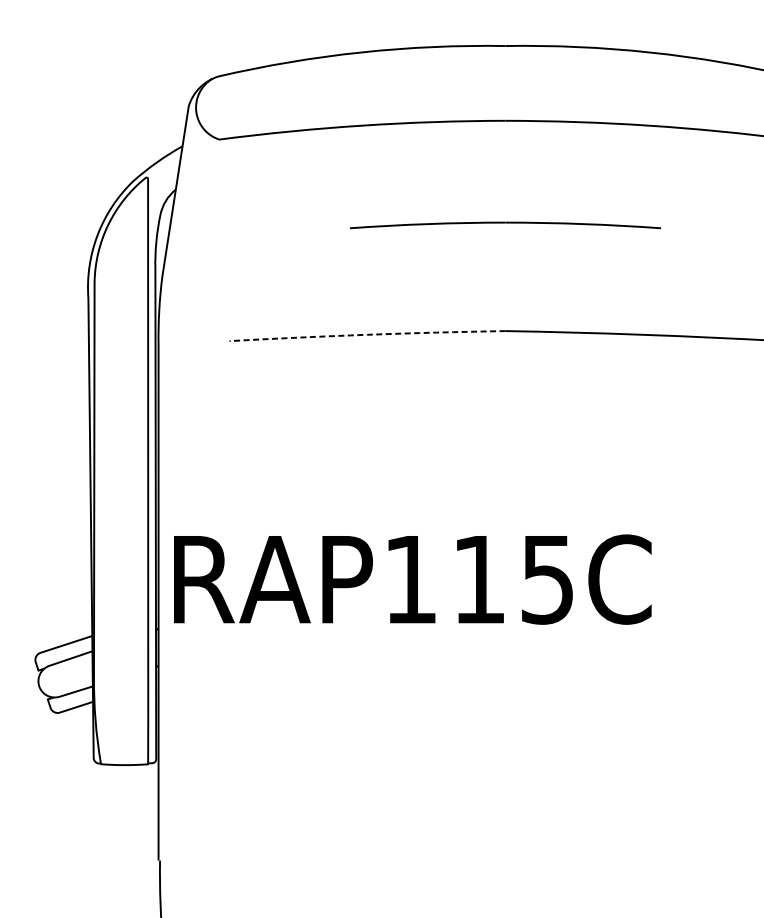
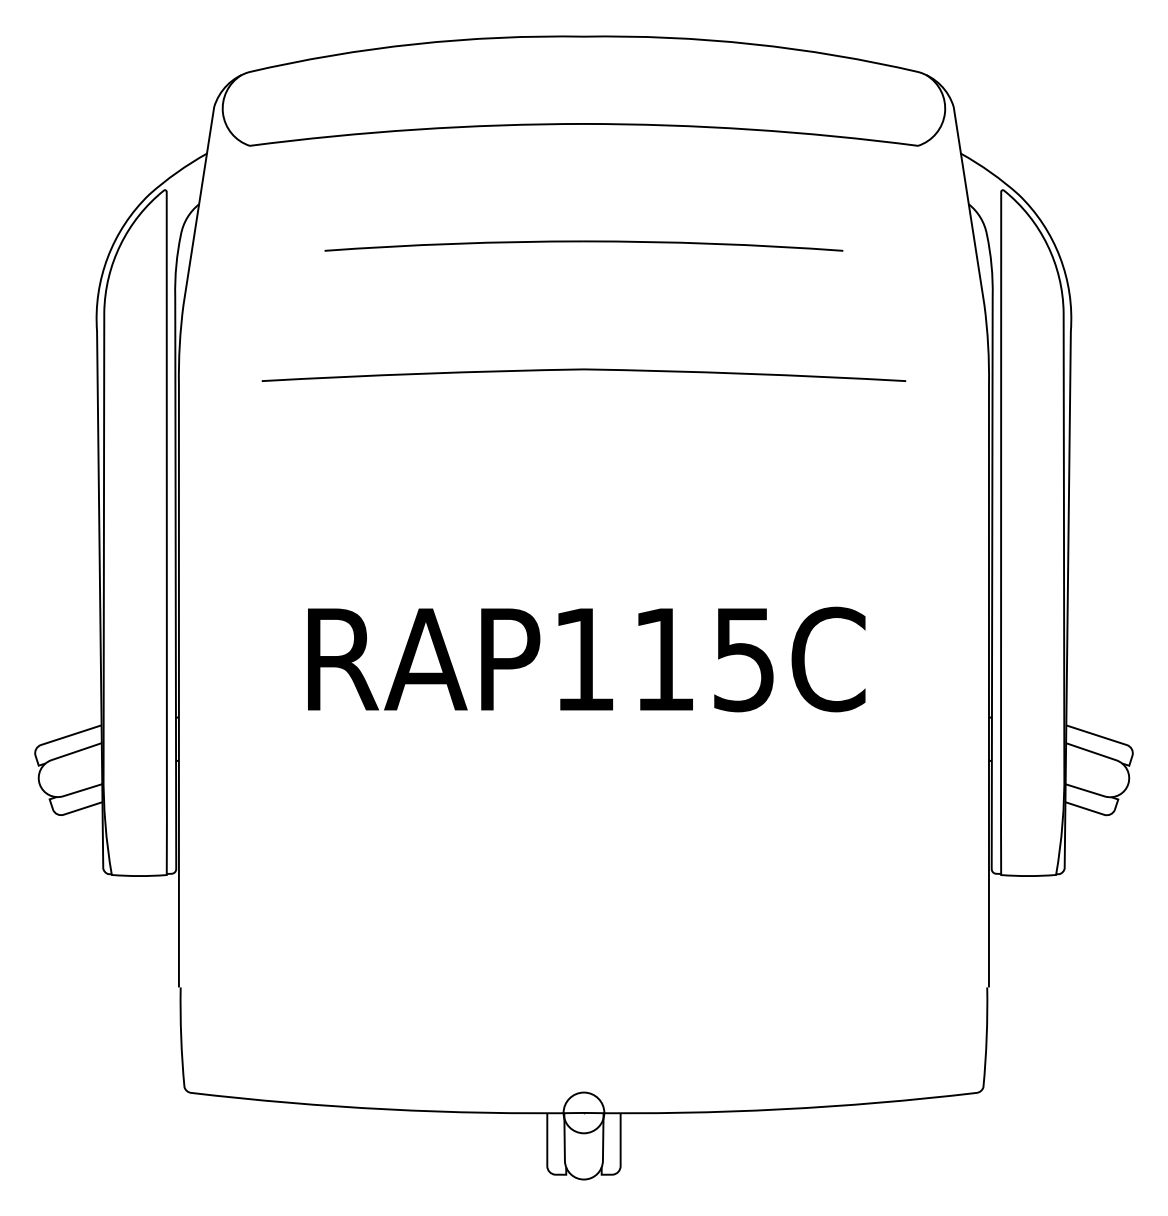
part: (505, 224) -> (583, 245), size x1.43
arc: (367, 334) -> (422, 373), dashed -> solid
text: (412, 579) -> (586, 659), moved

